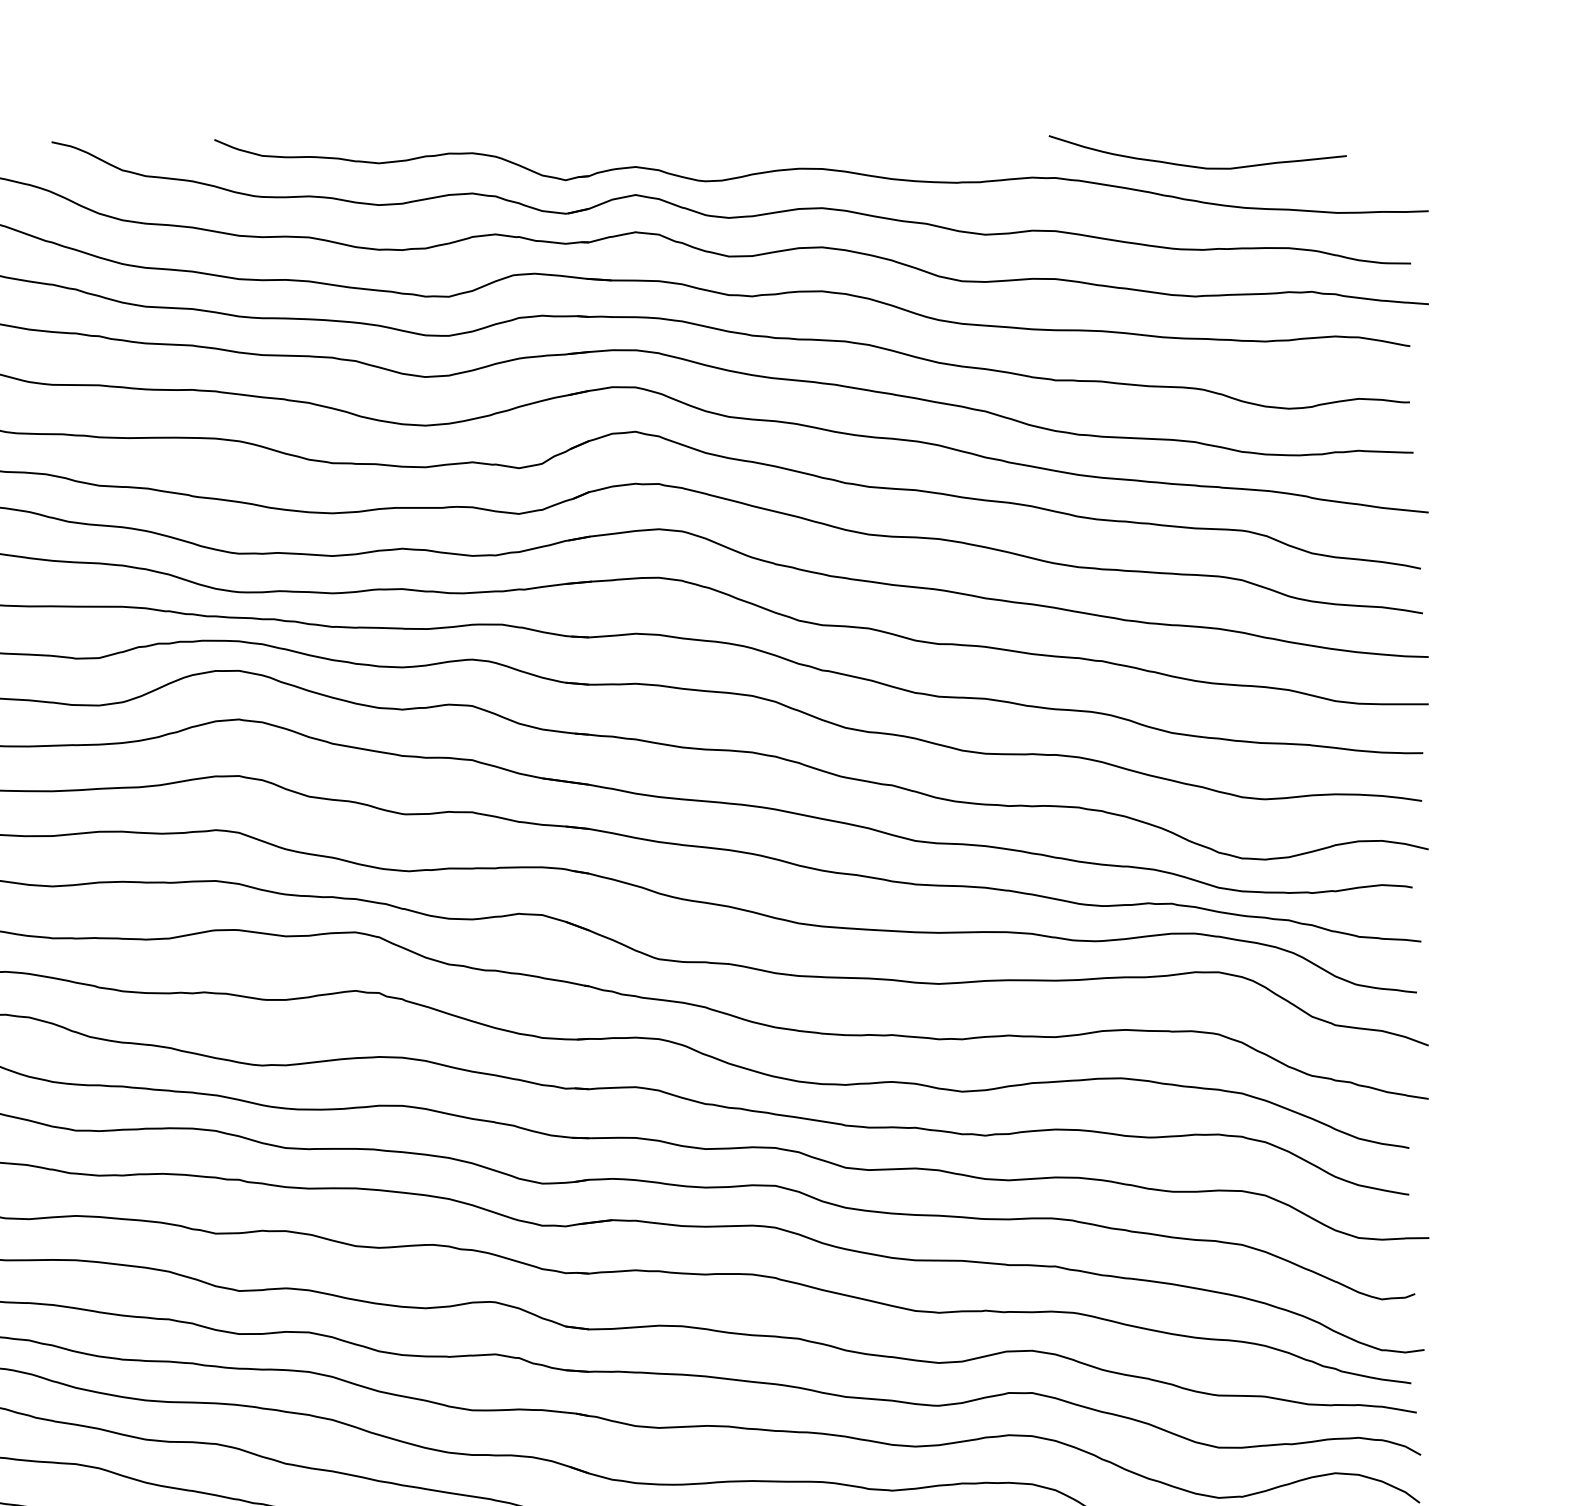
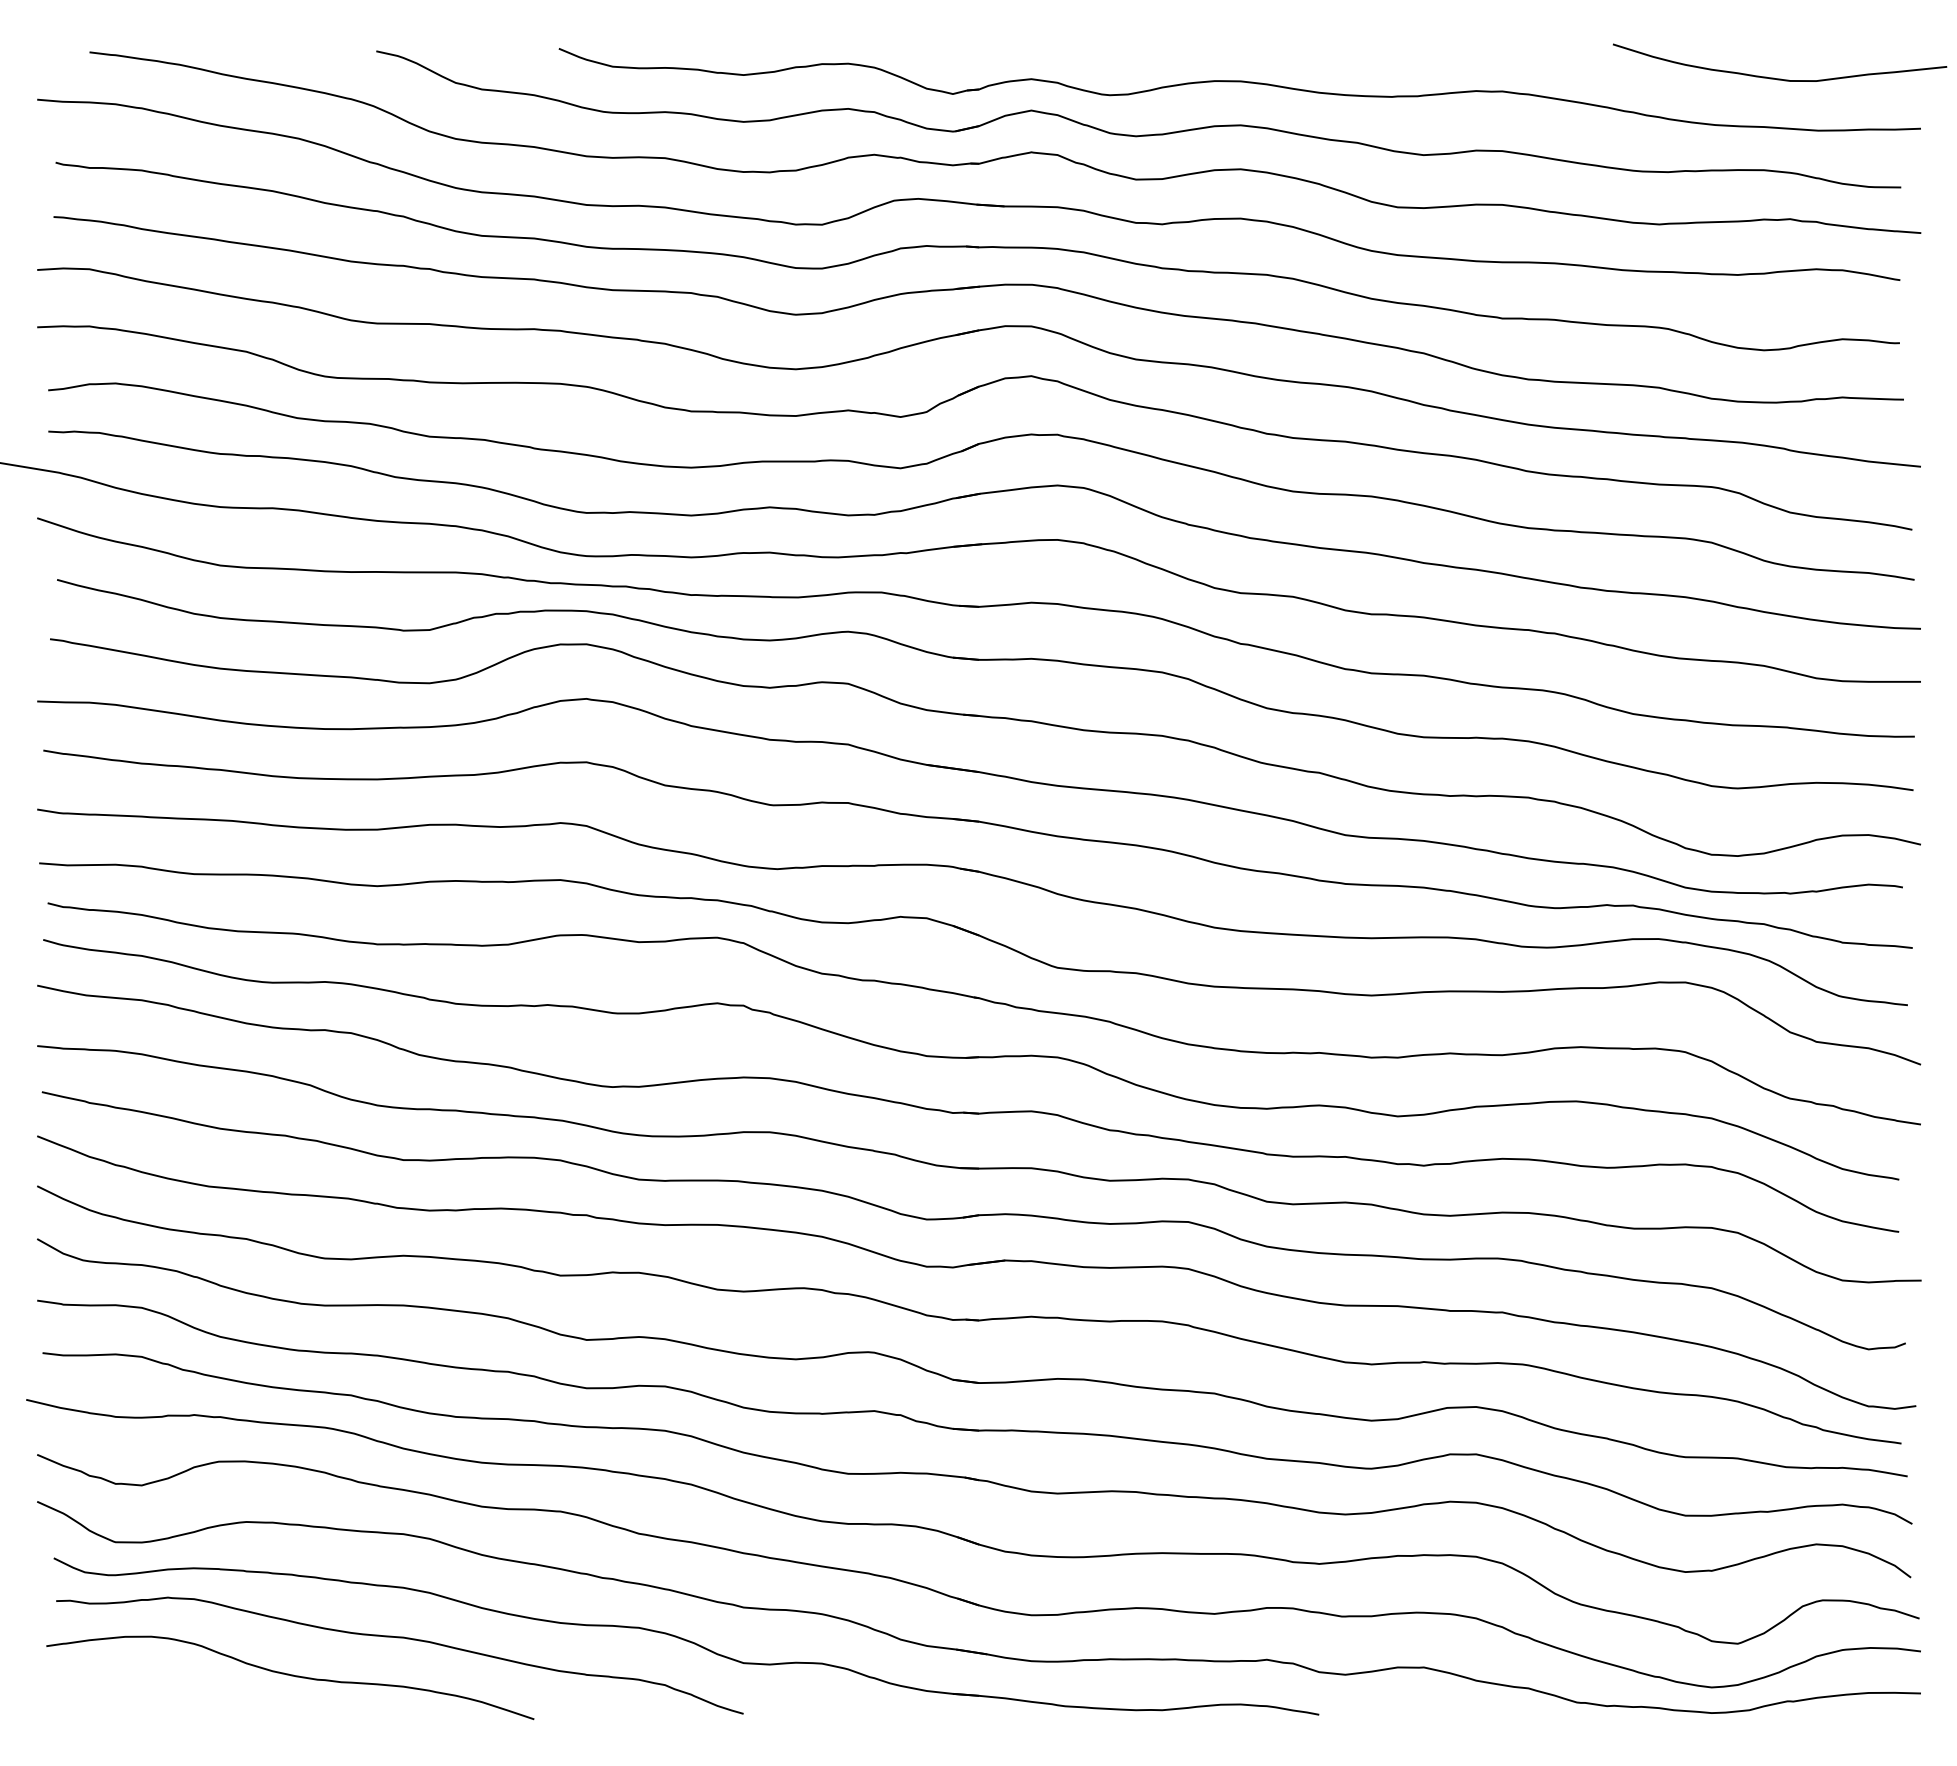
curve: (1198, 166) -> (1780, 78), moved

